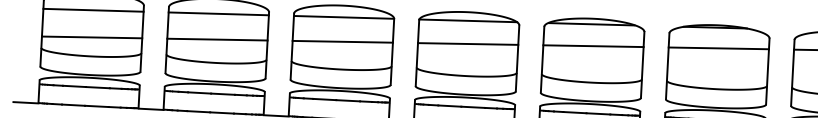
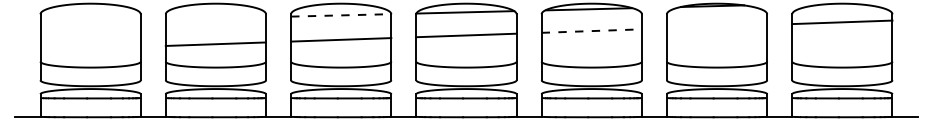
line: (93, 10) -> (90, 21), removed
line: (218, 13) -> (215, 18), removed
line: (344, 17) -> (341, 15), solid -> dashed
line: (91, 37) -> (90, 48), removed
line: (594, 46) -> (592, 31), solid -> dashed
line: (718, 48) -> (716, 26), removed

